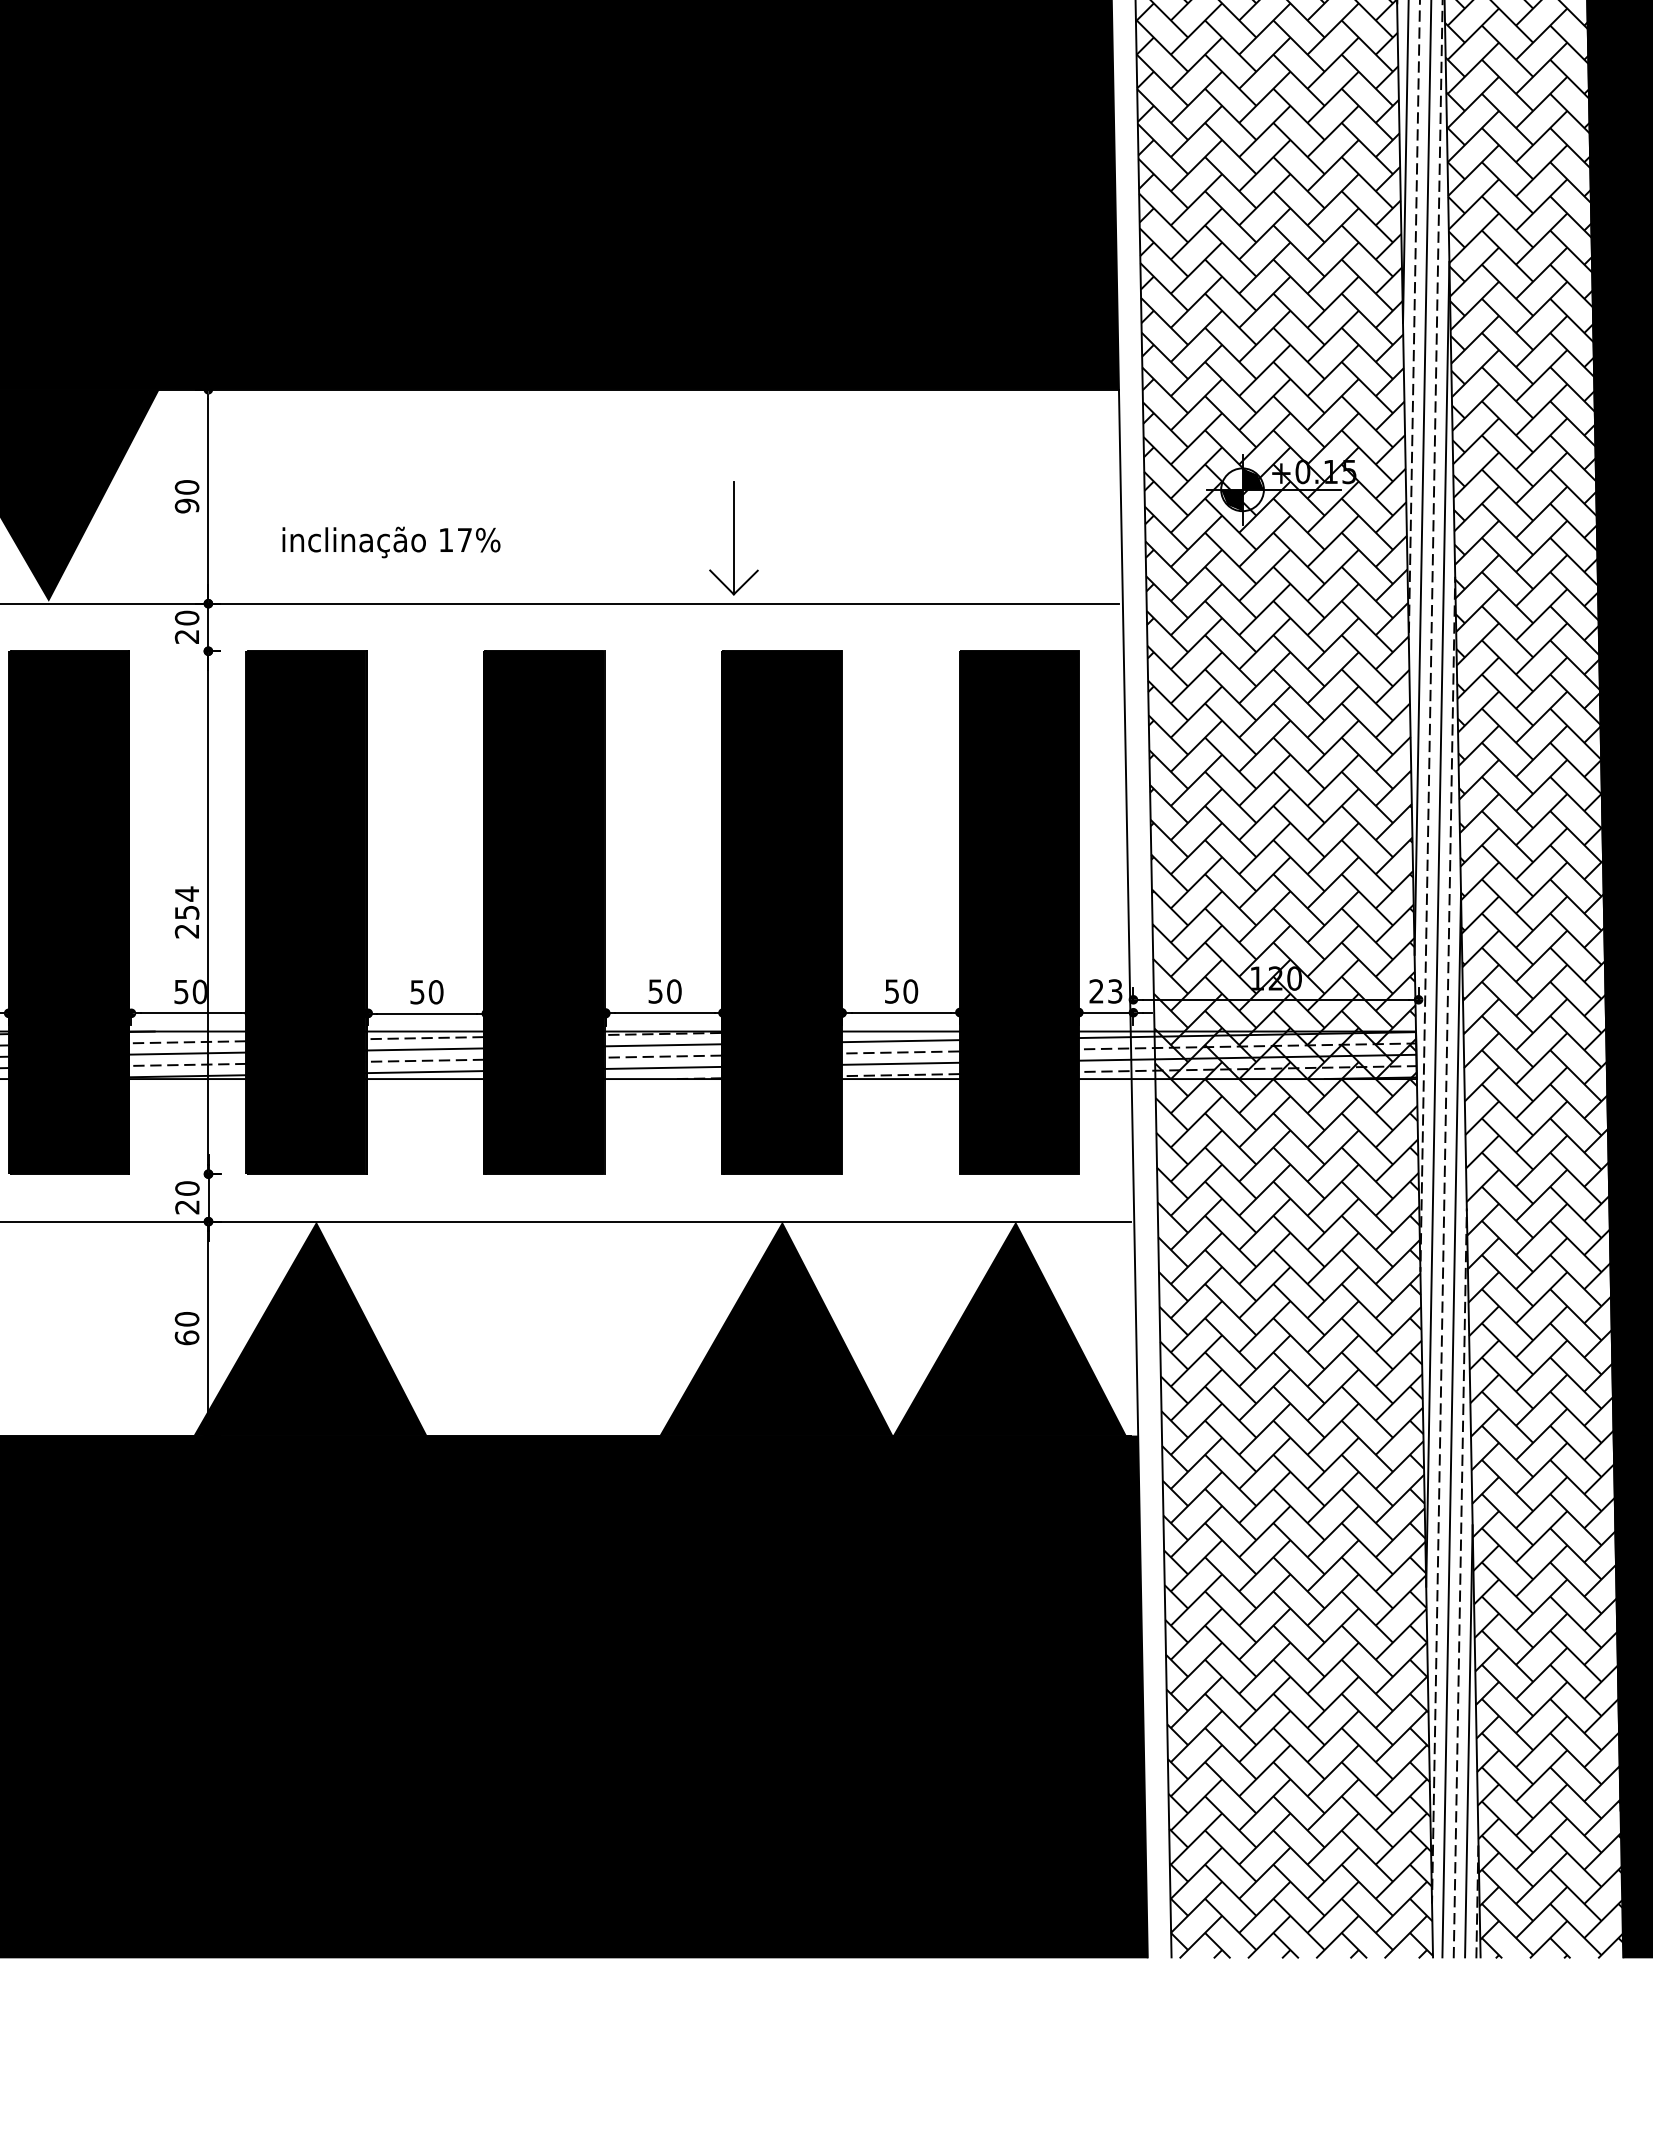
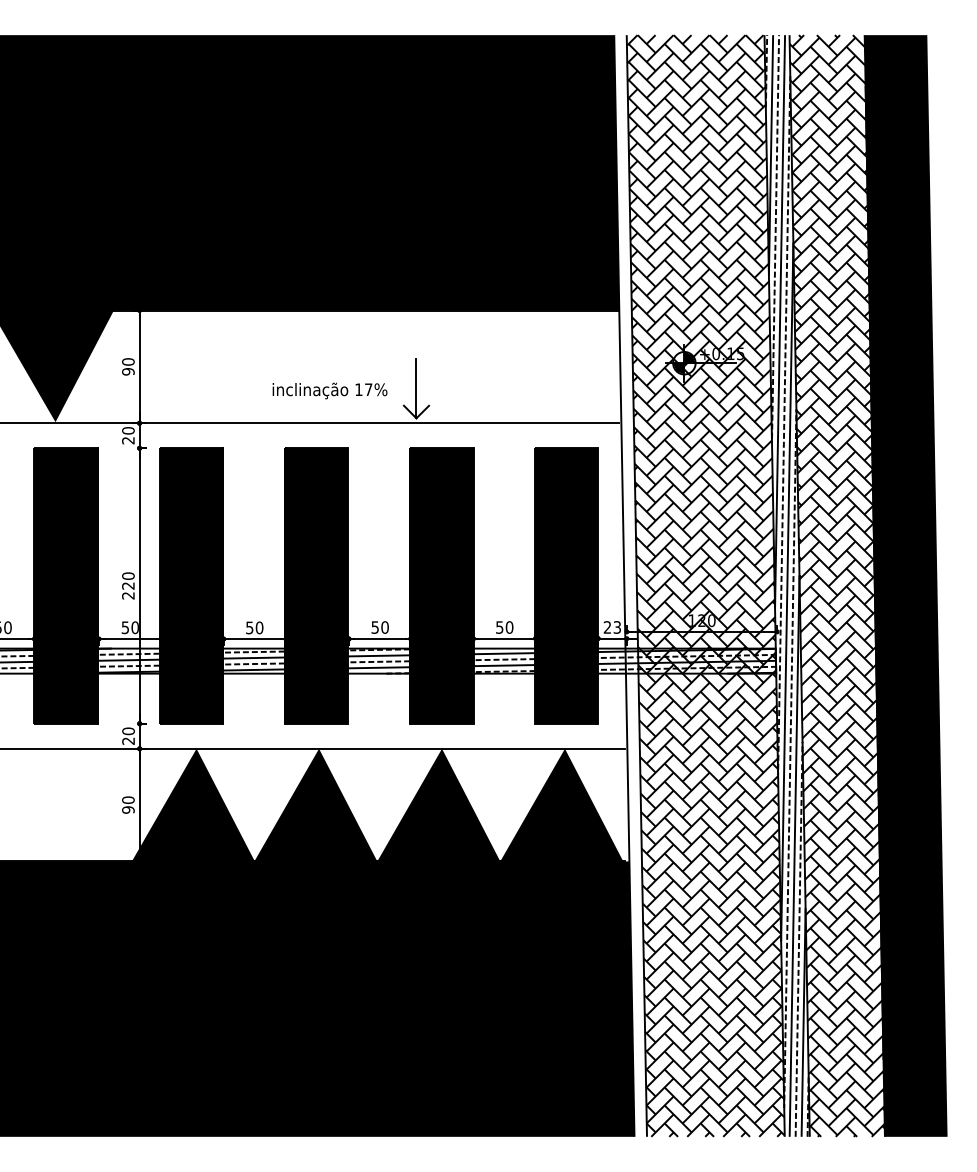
text: (390, 541) -> (329, 390), moved
text: (187, 902) -> (128, 580), 254 -> 220
fill: (542, 1327) -> (315, 804), added
text: (187, 1336) -> (128, 809), 60 -> 90

